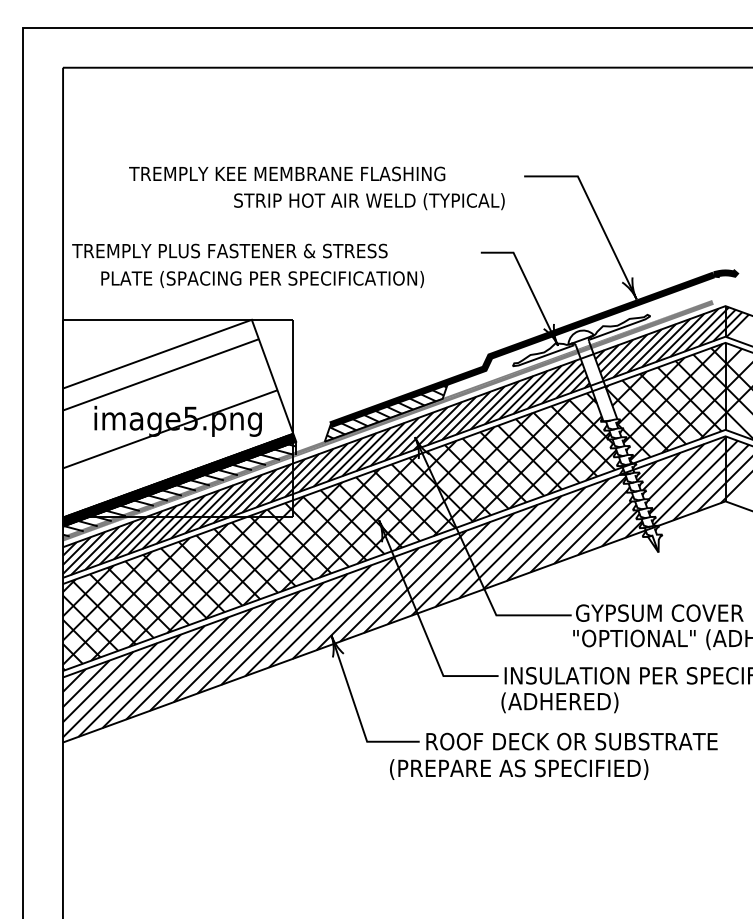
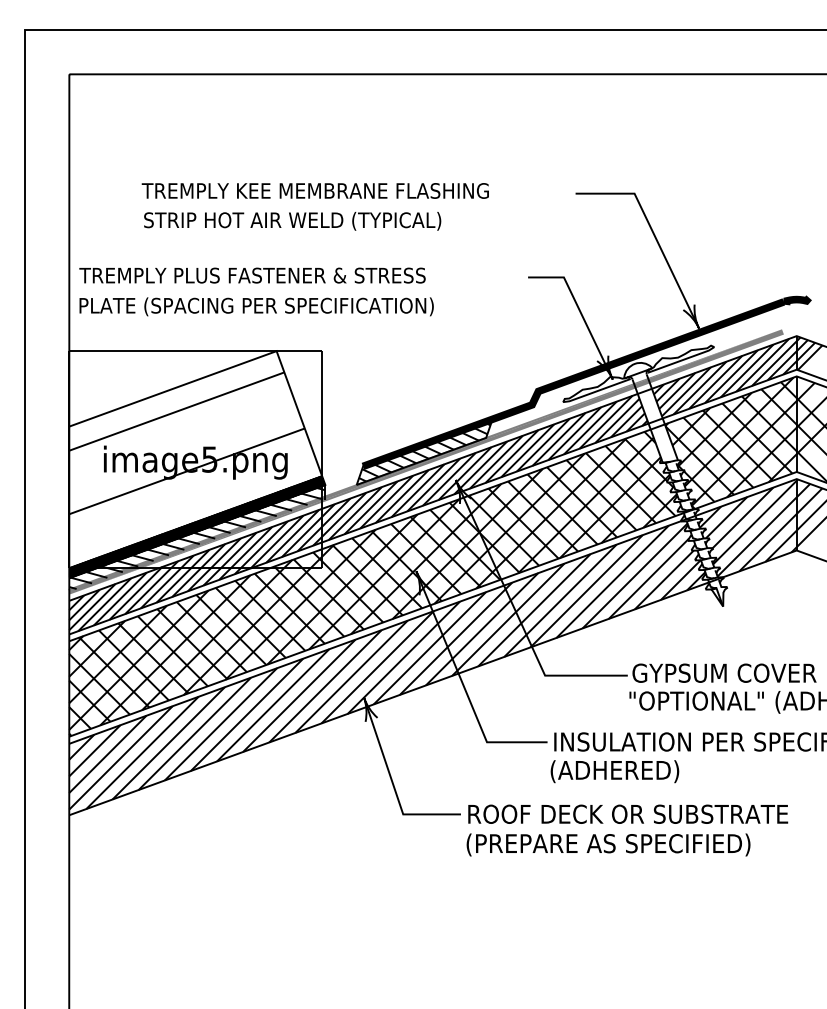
text: (369, 201) -> (292, 221), moved
text: (262, 279) -> (256, 306), moved
text: (519, 769) -> (608, 844), moved

